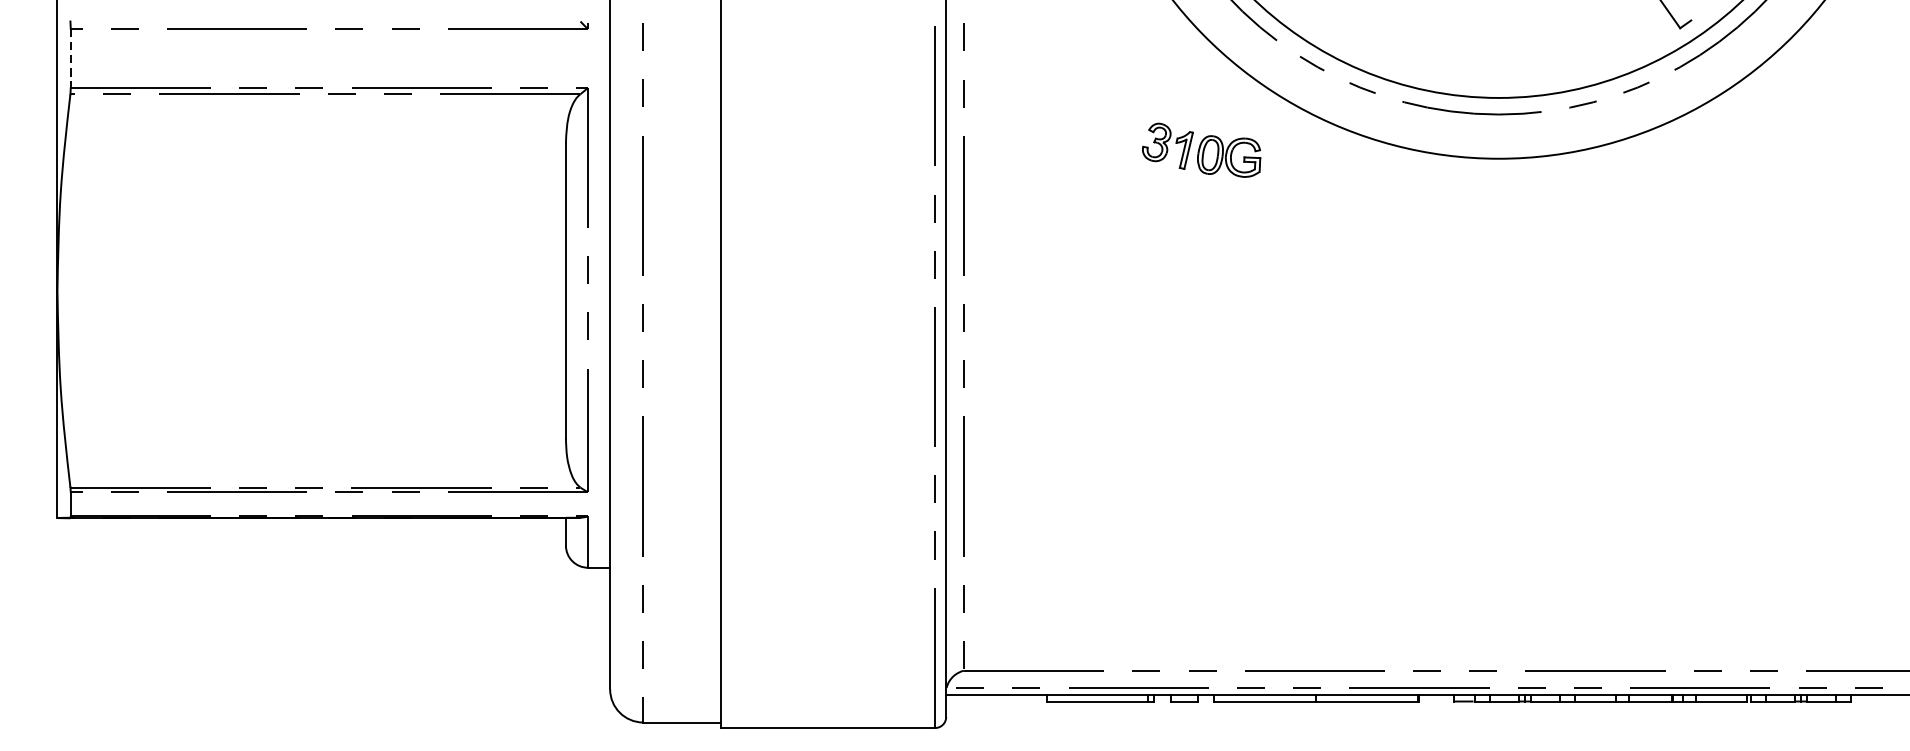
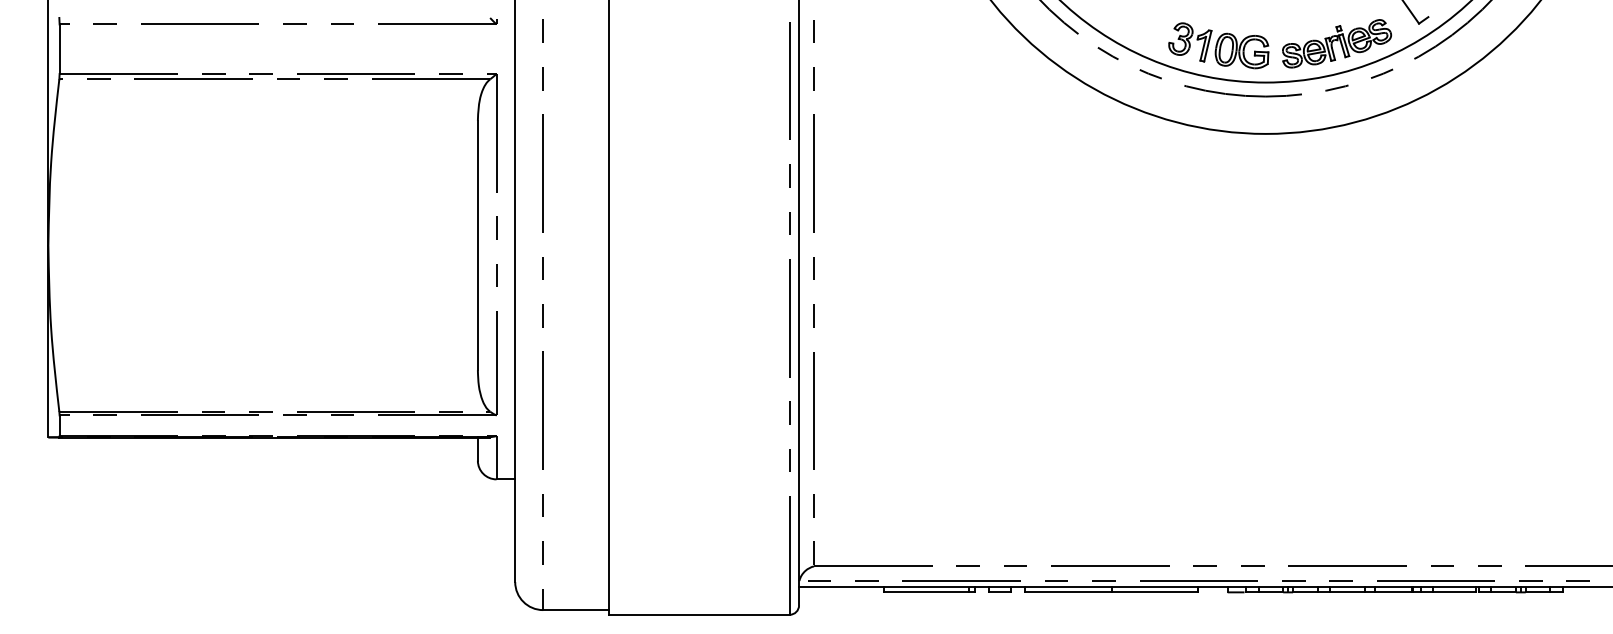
part: (1583, 51) -> (1337, 43), added
line: (70, 58) -> (59, 49), dashed -> solid
part: (1201, 149) -> (1218, 45), moved

